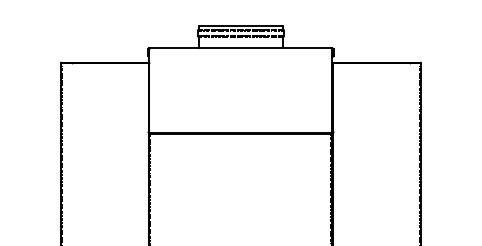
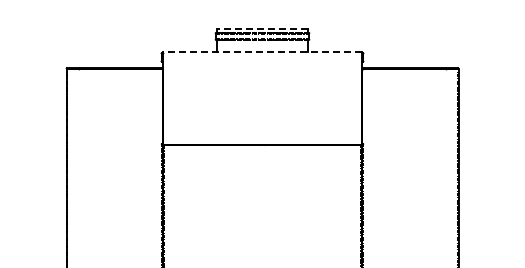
line: (240, 26) -> (261, 28), solid -> dashed
line: (241, 47) -> (262, 51), solid -> dashed

